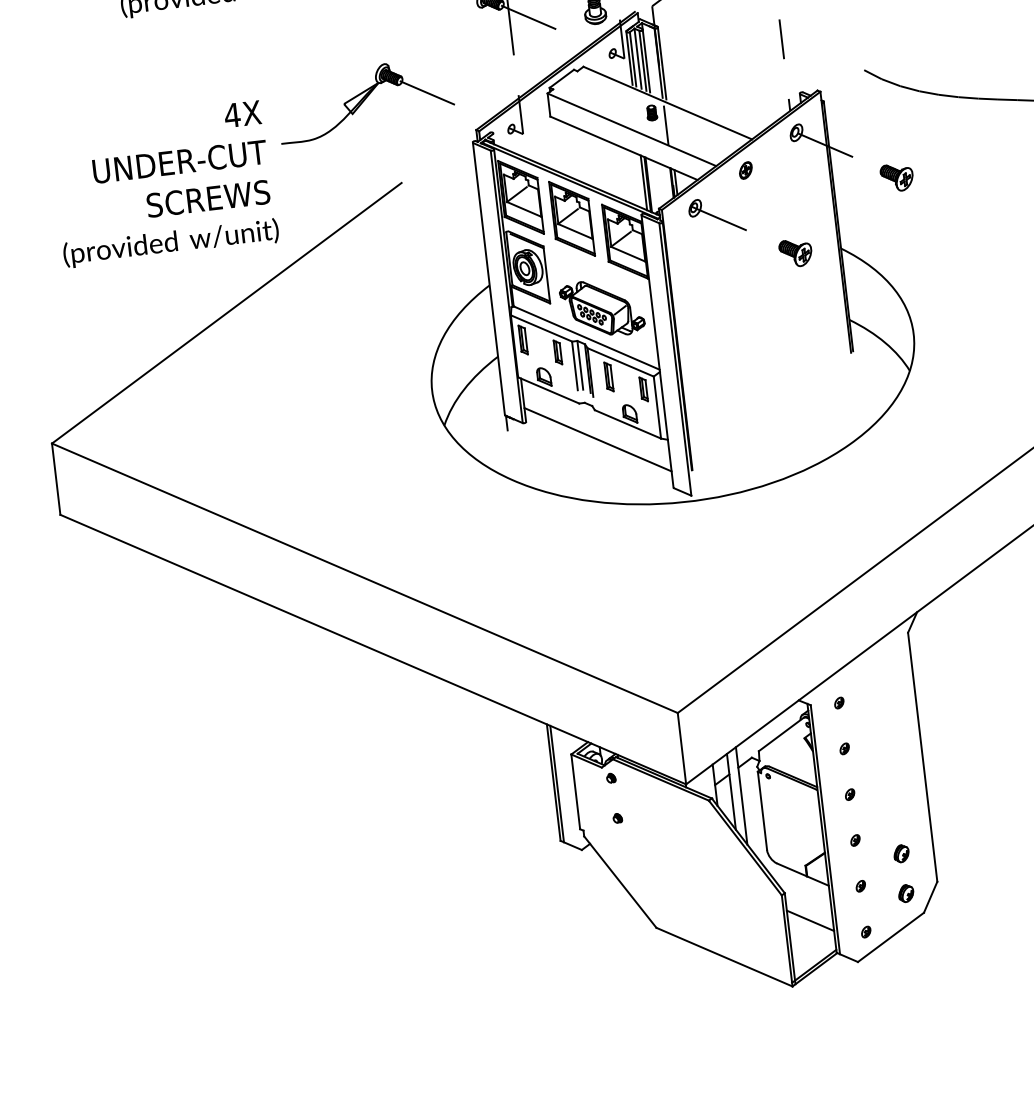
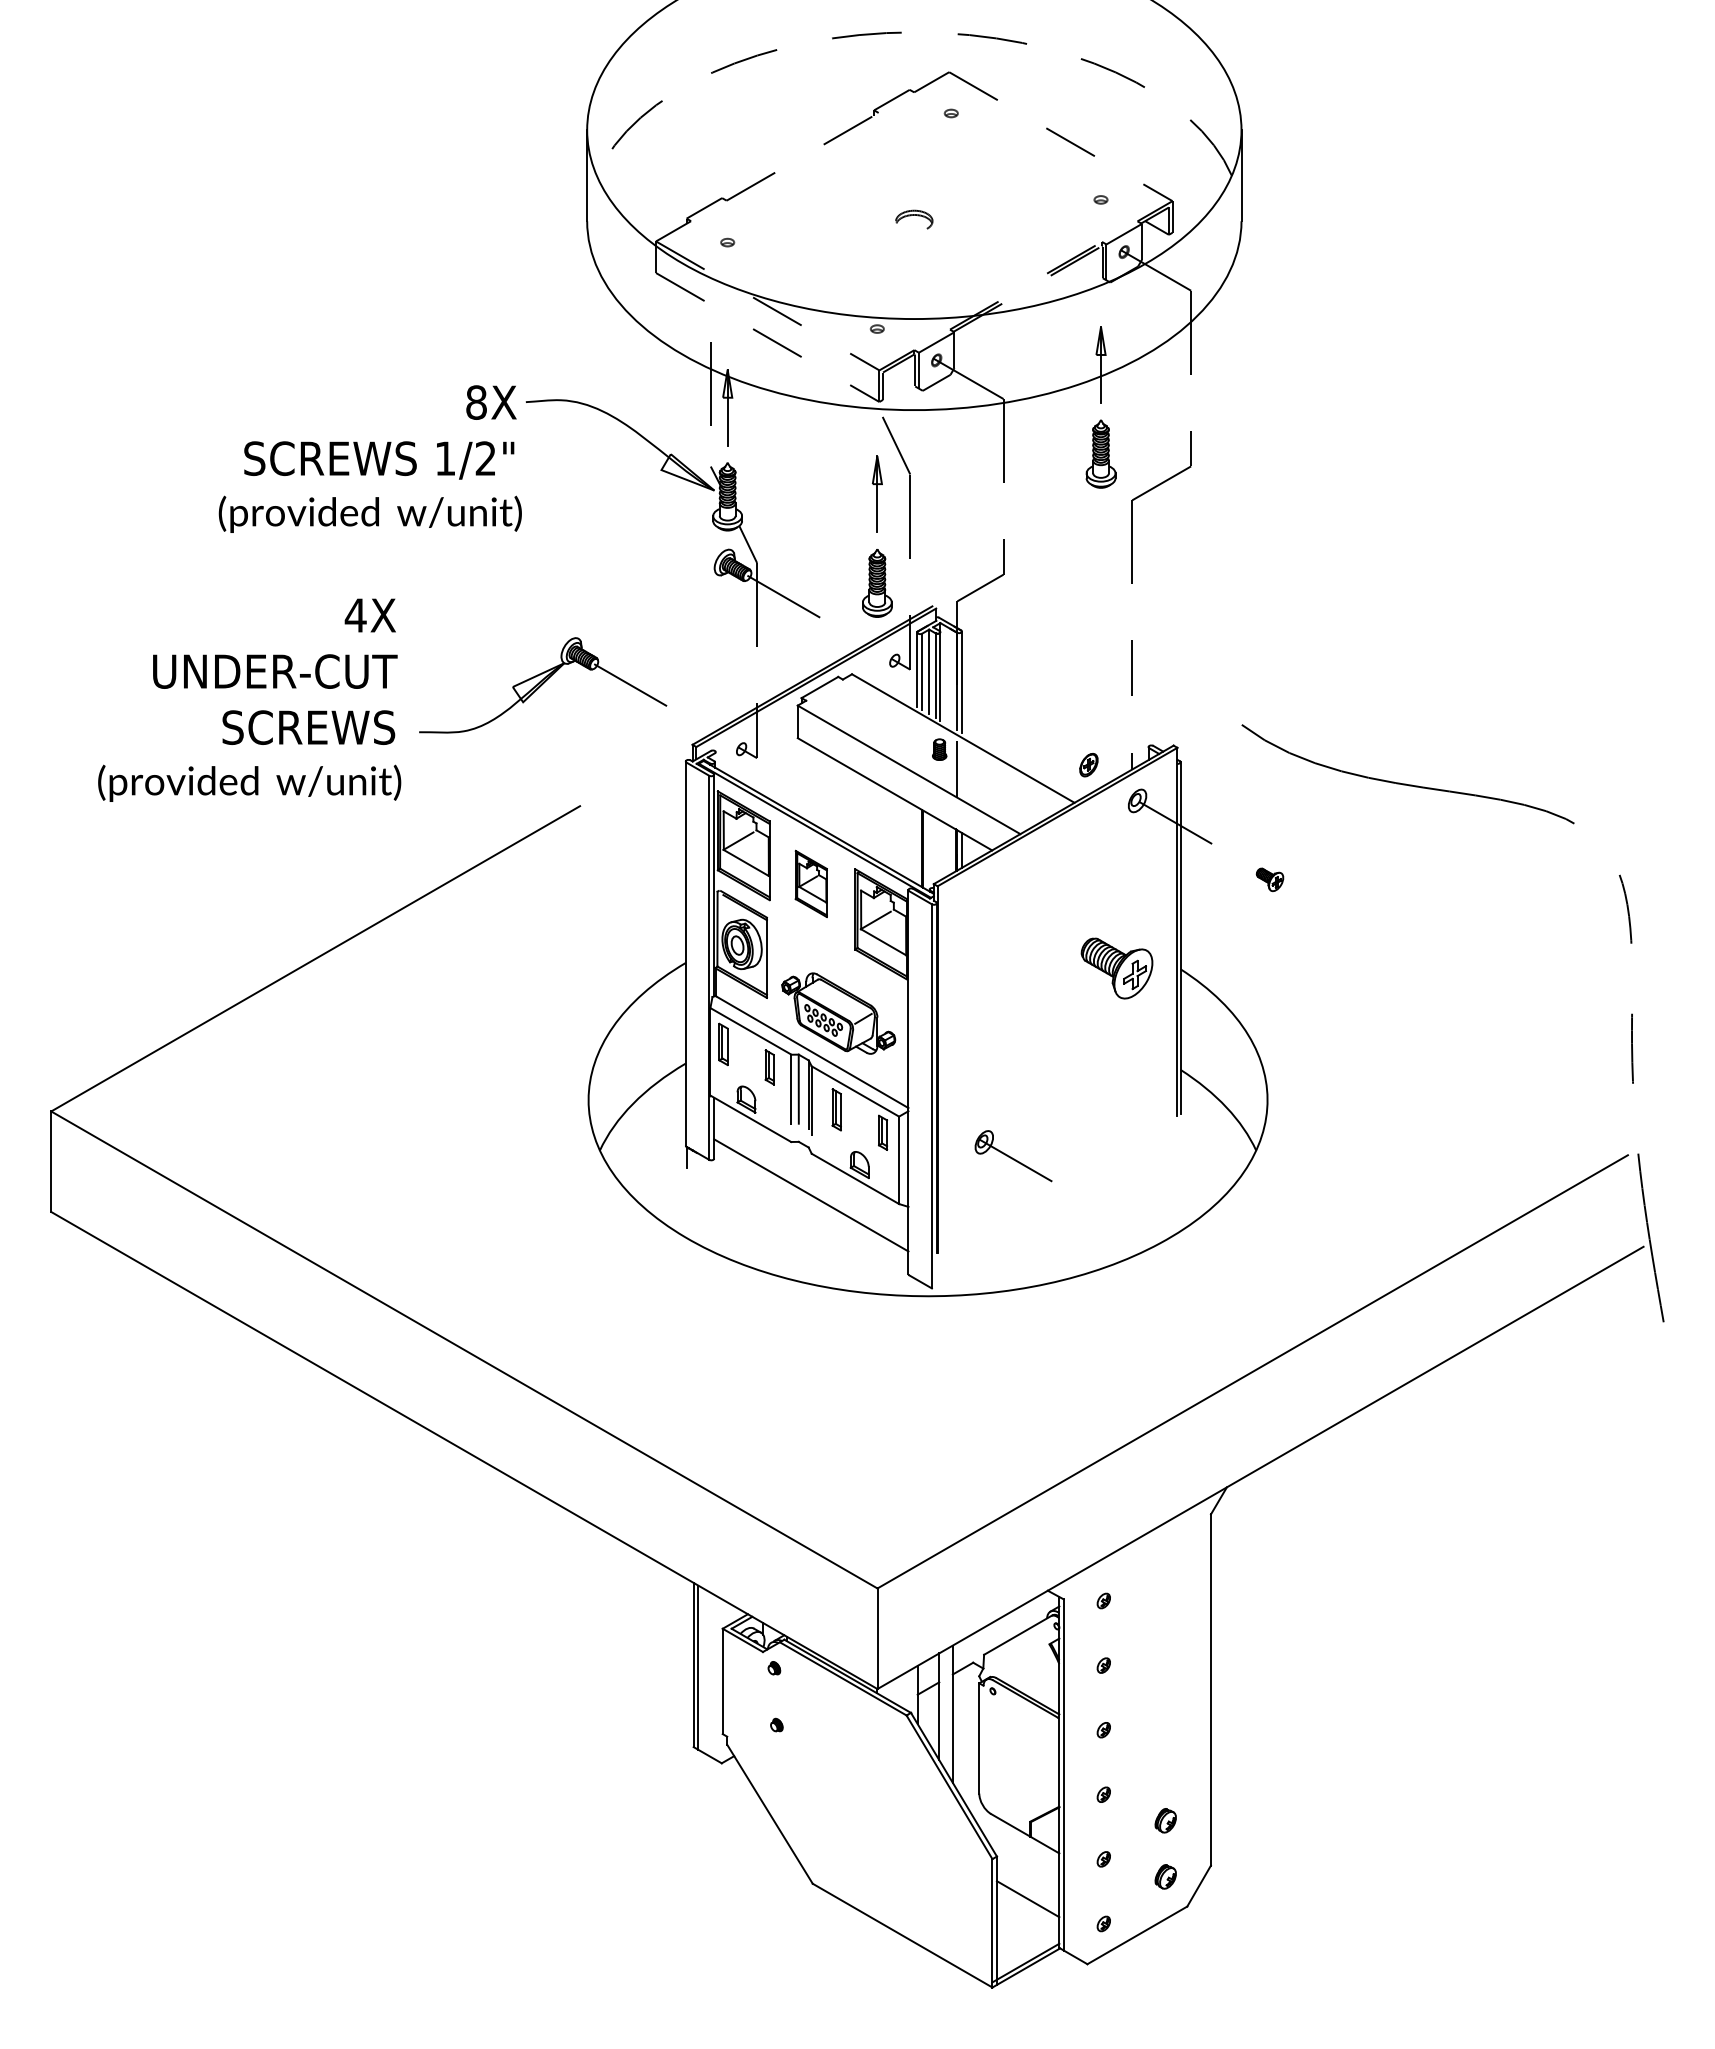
part: (745, 170) -> (1088, 765), moved
part: (896, 177) -> (1269, 879), size x0.6
line: (644, 182) -> (917, 845), removed
text: (164, 183) -> (249, 699), moved
part: (717, 215) -> (1013, 1156), moved
part: (572, 218) -> (811, 883), size x0.6
part: (795, 252) -> (1116, 967), size x1.6

